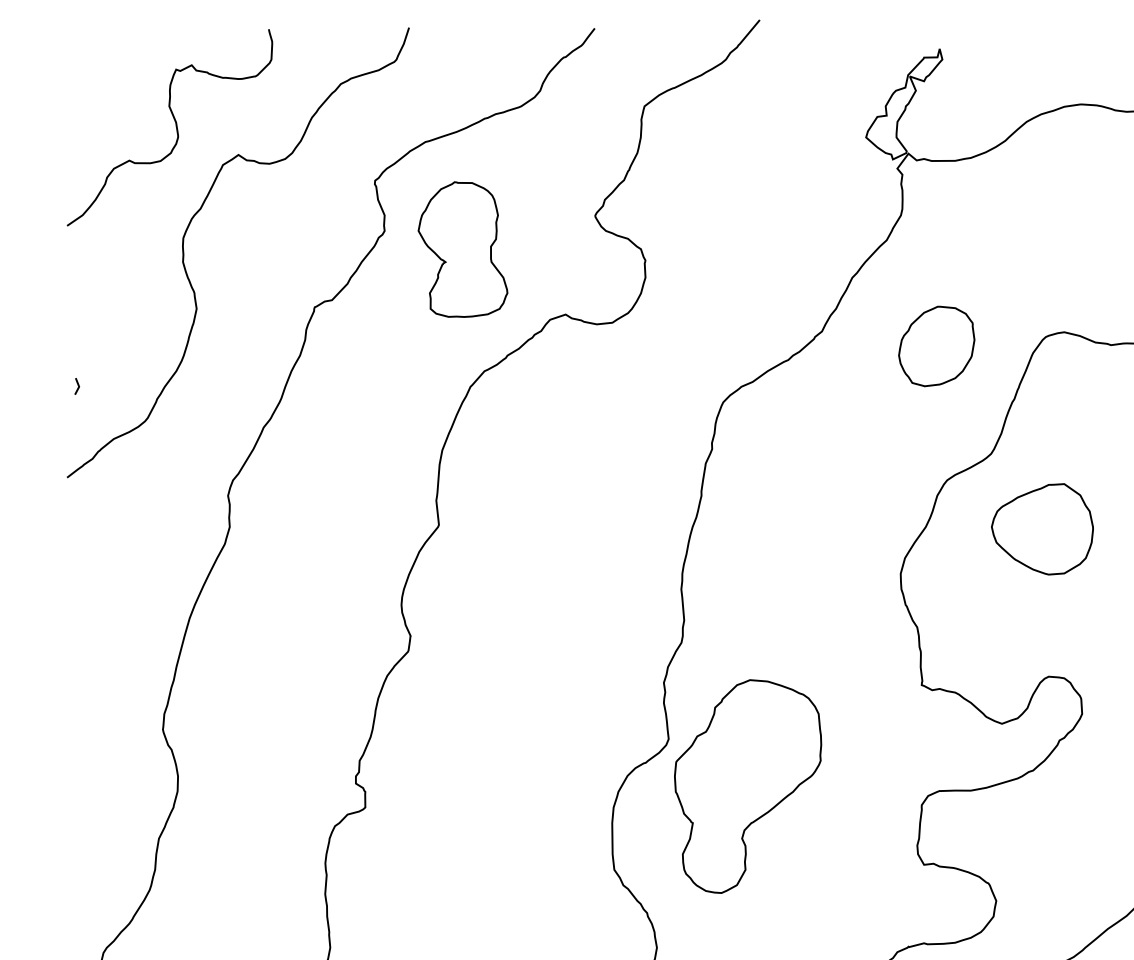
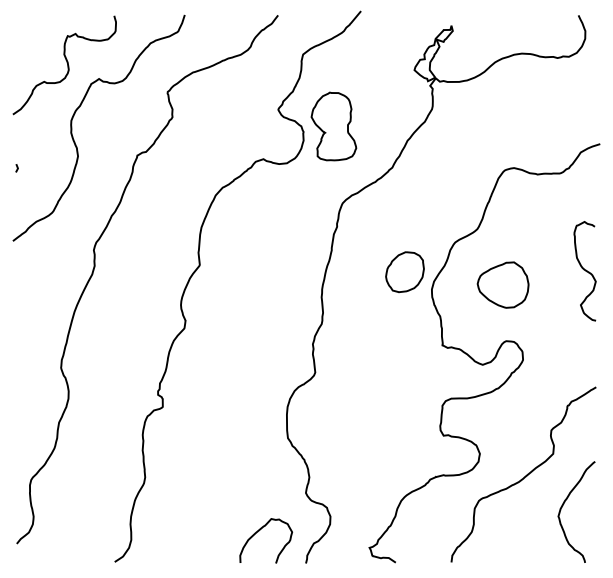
part: (462, 249) -> (333, 126), moved
part: (935, 347) -> (404, 272), moved
line: (76, 386) -> (16, 168), moved
part: (1041, 528) -> (502, 284), moved
part: (746, 786) -> (354, 396), removed

